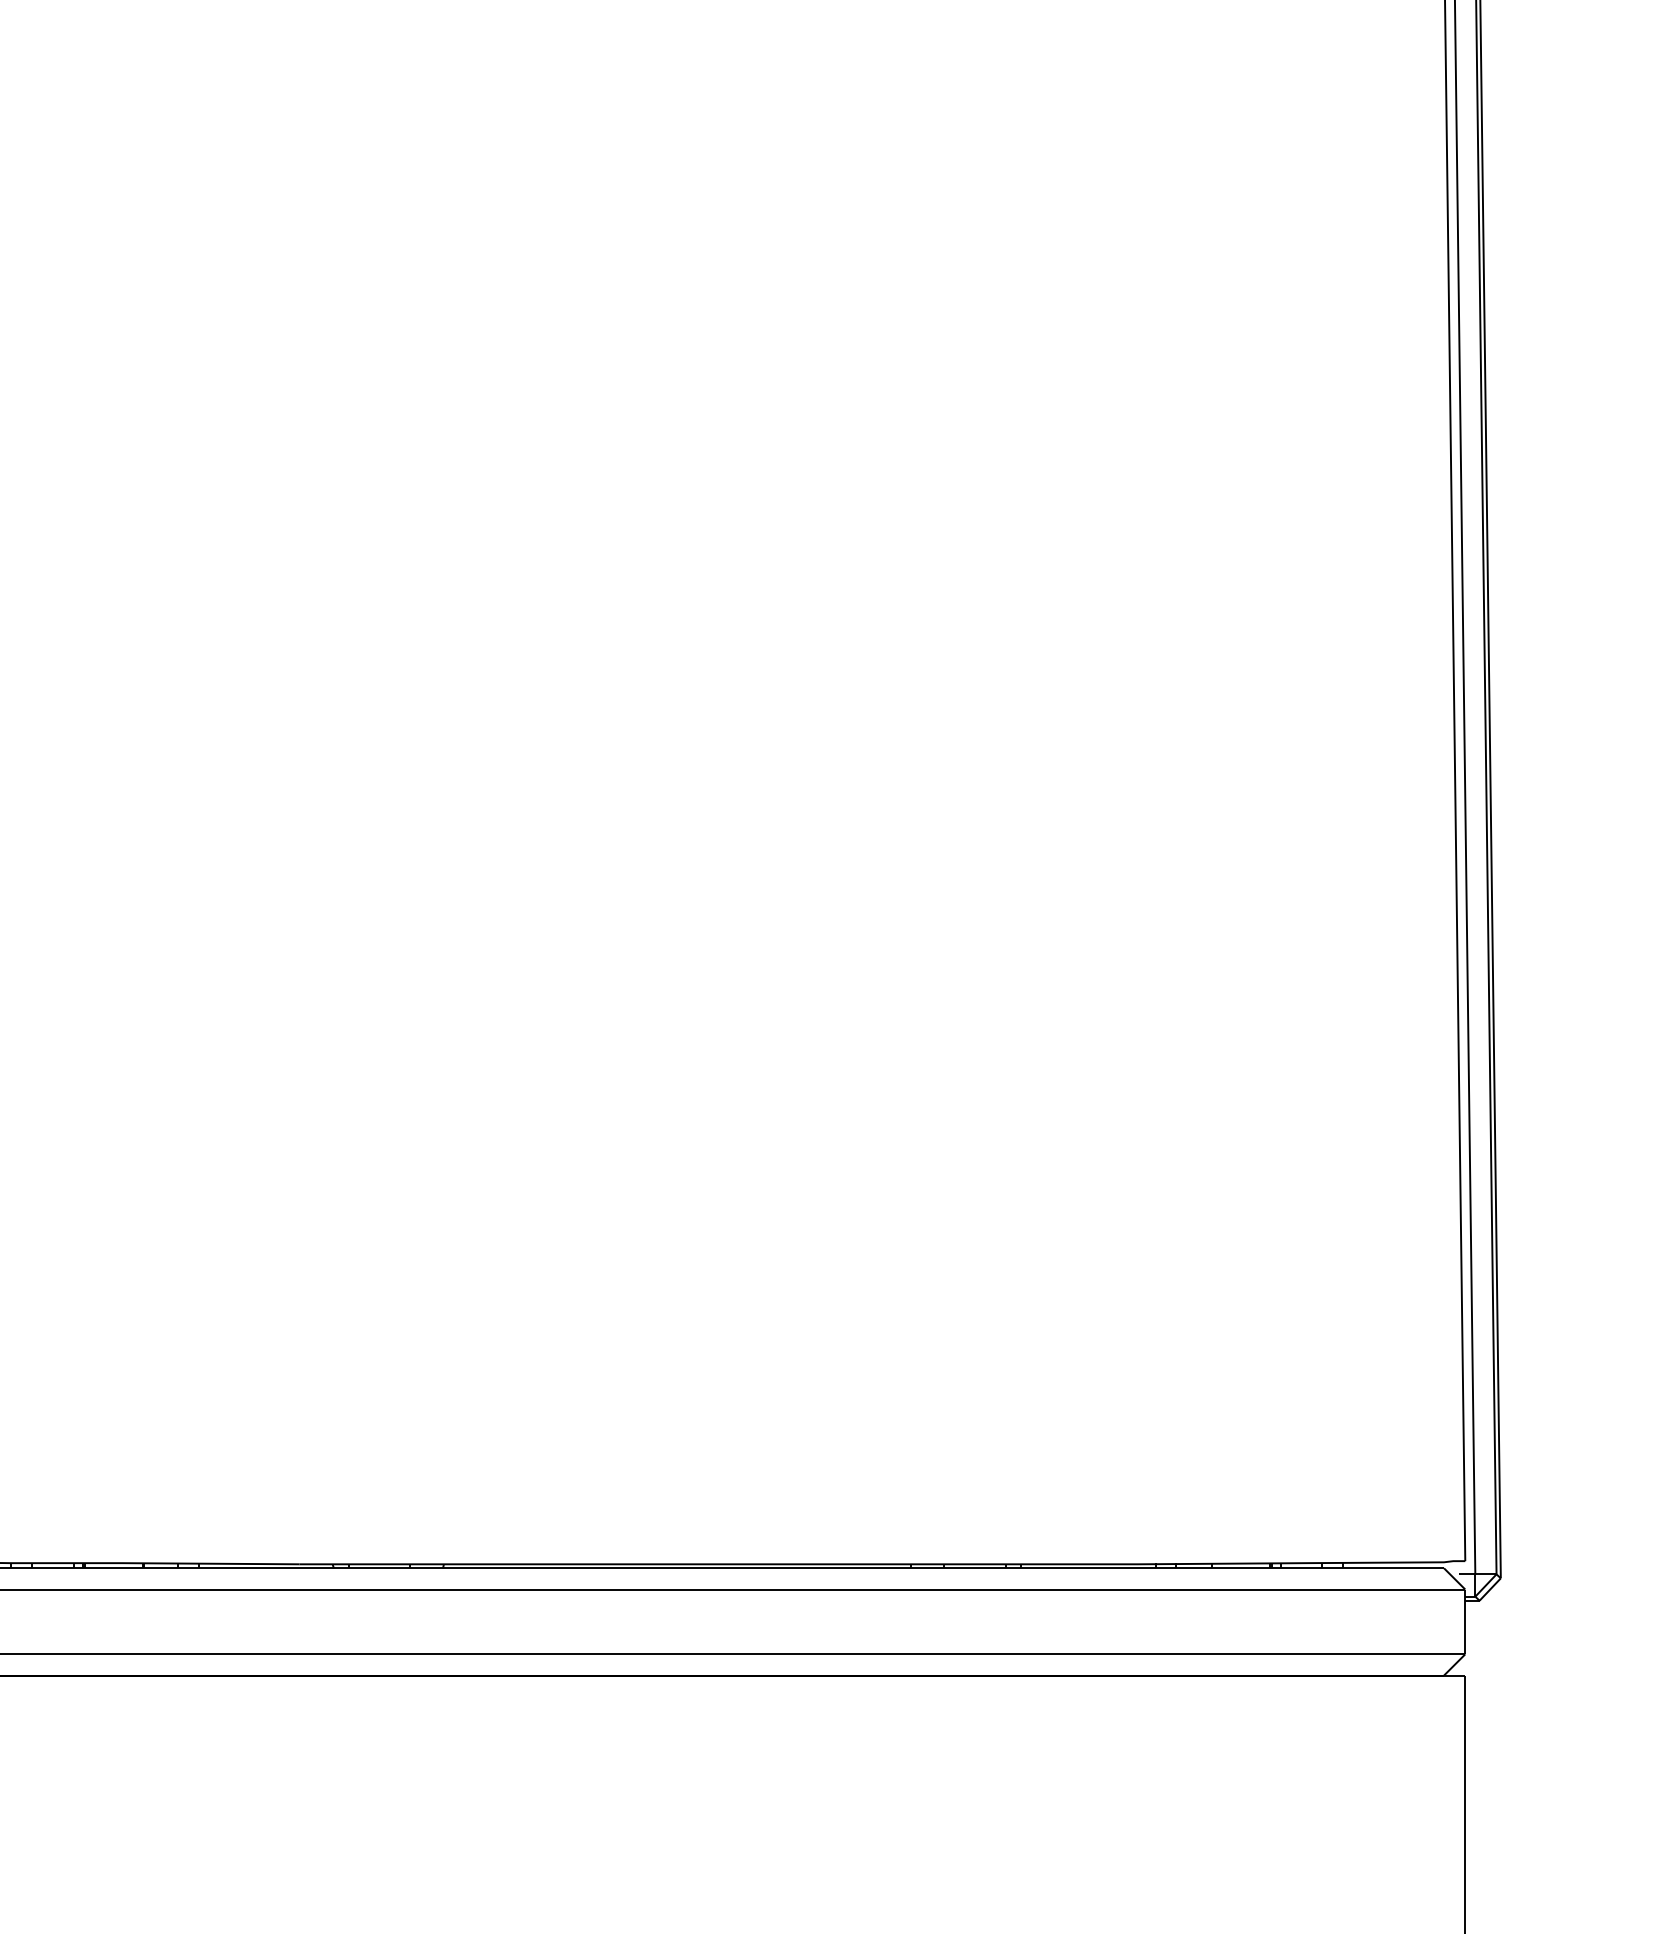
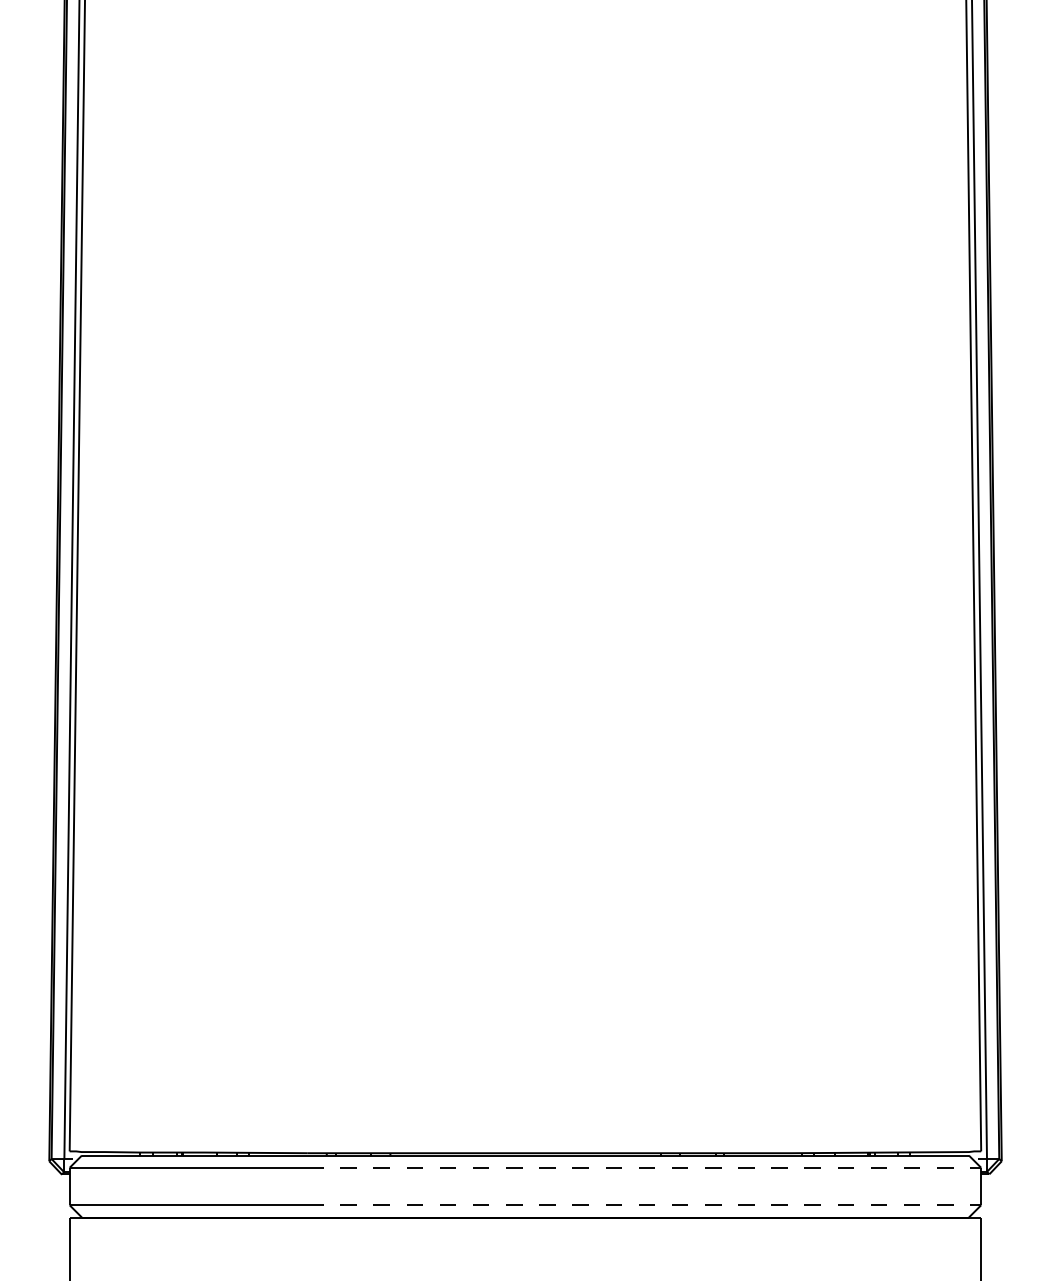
line: (882, 1589) -> (644, 1167), solid -> dashed
line: (882, 1654) -> (644, 1205), solid -> dashed

